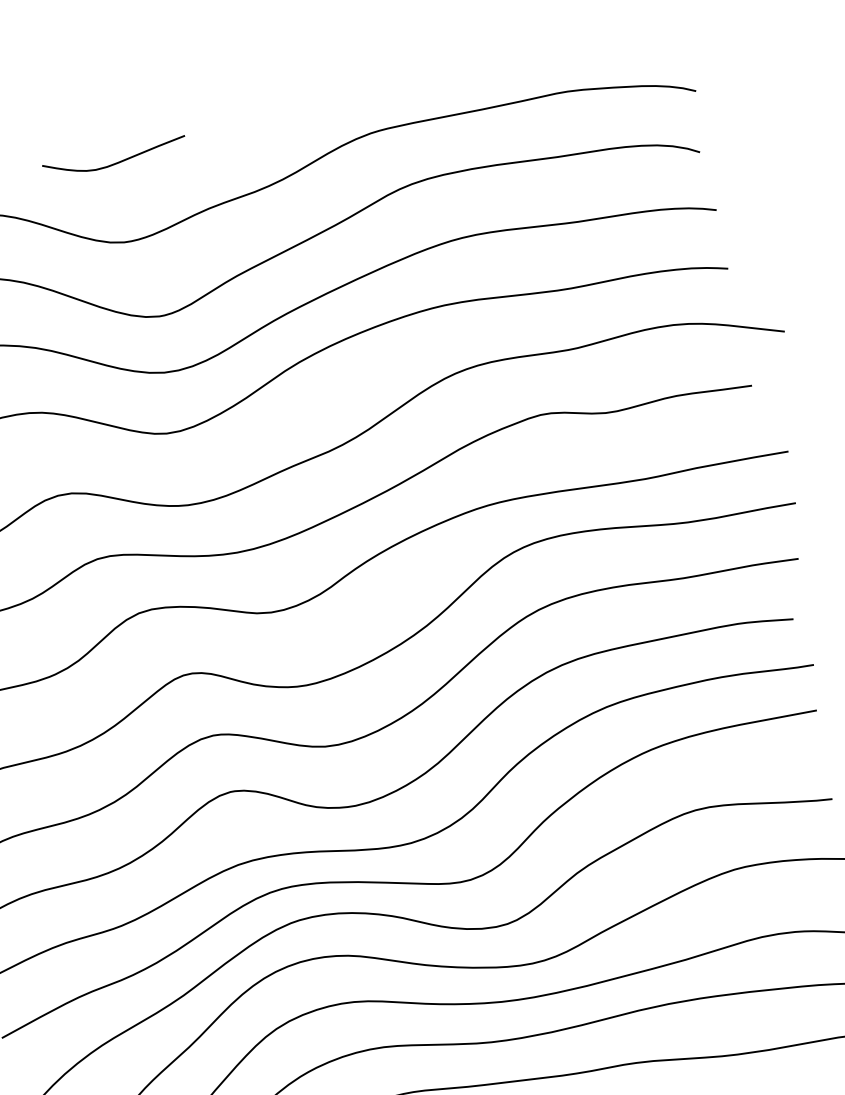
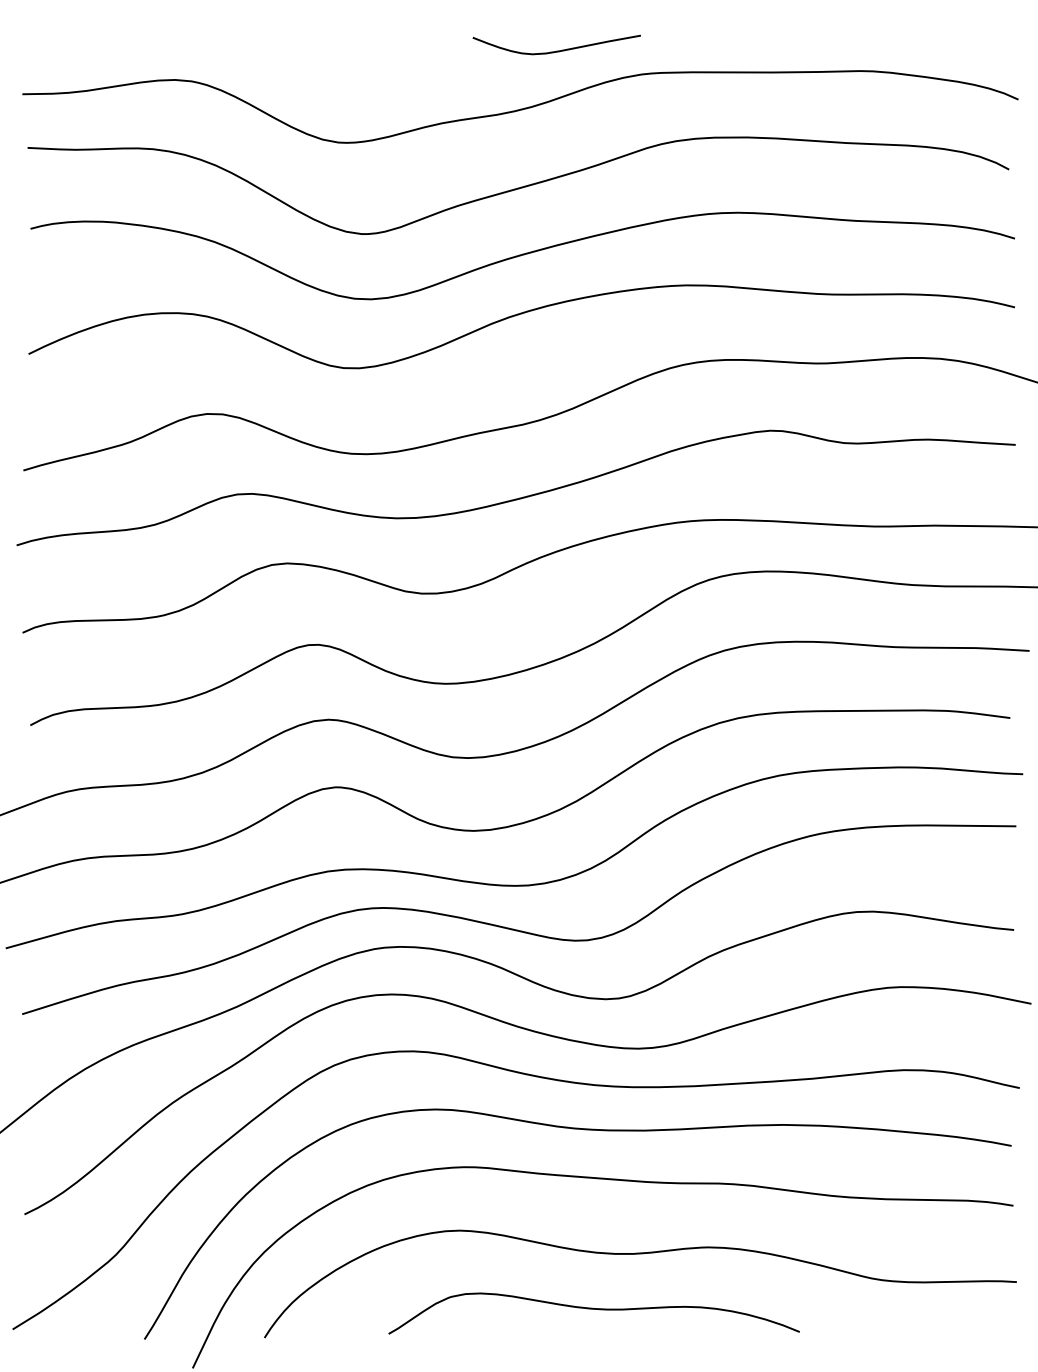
curve: (115, 162) -> (556, 50), moved

